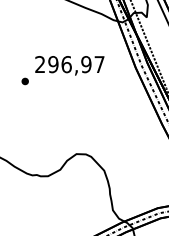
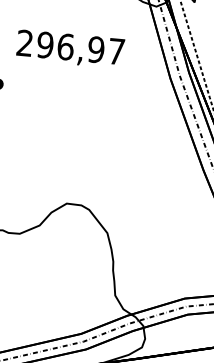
text: (69, 65) -> (70, 48), moved

